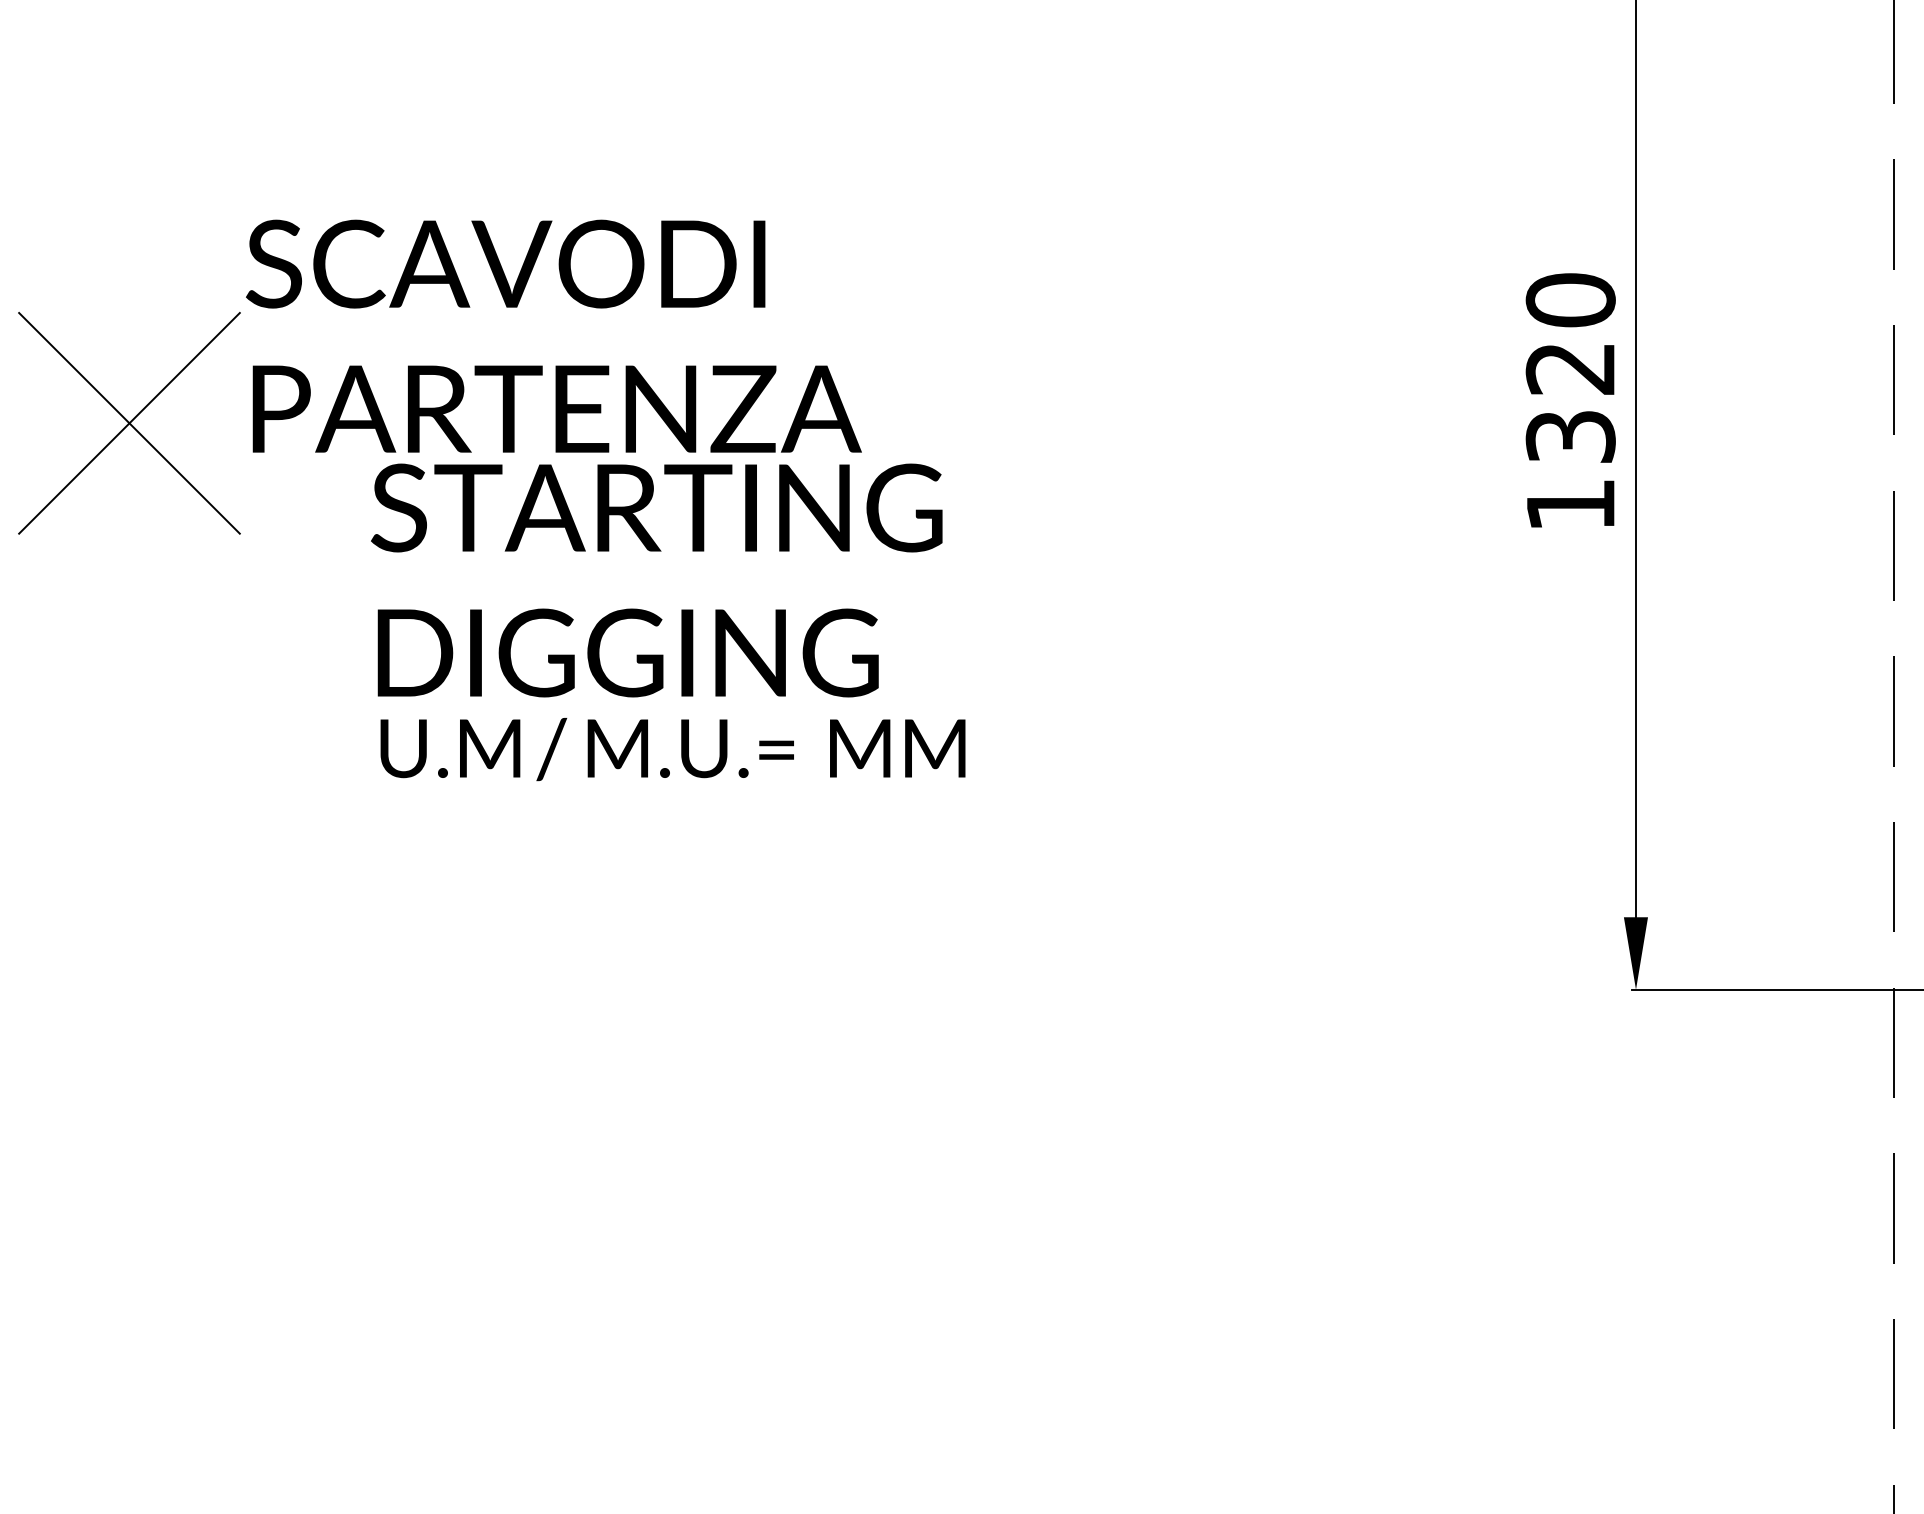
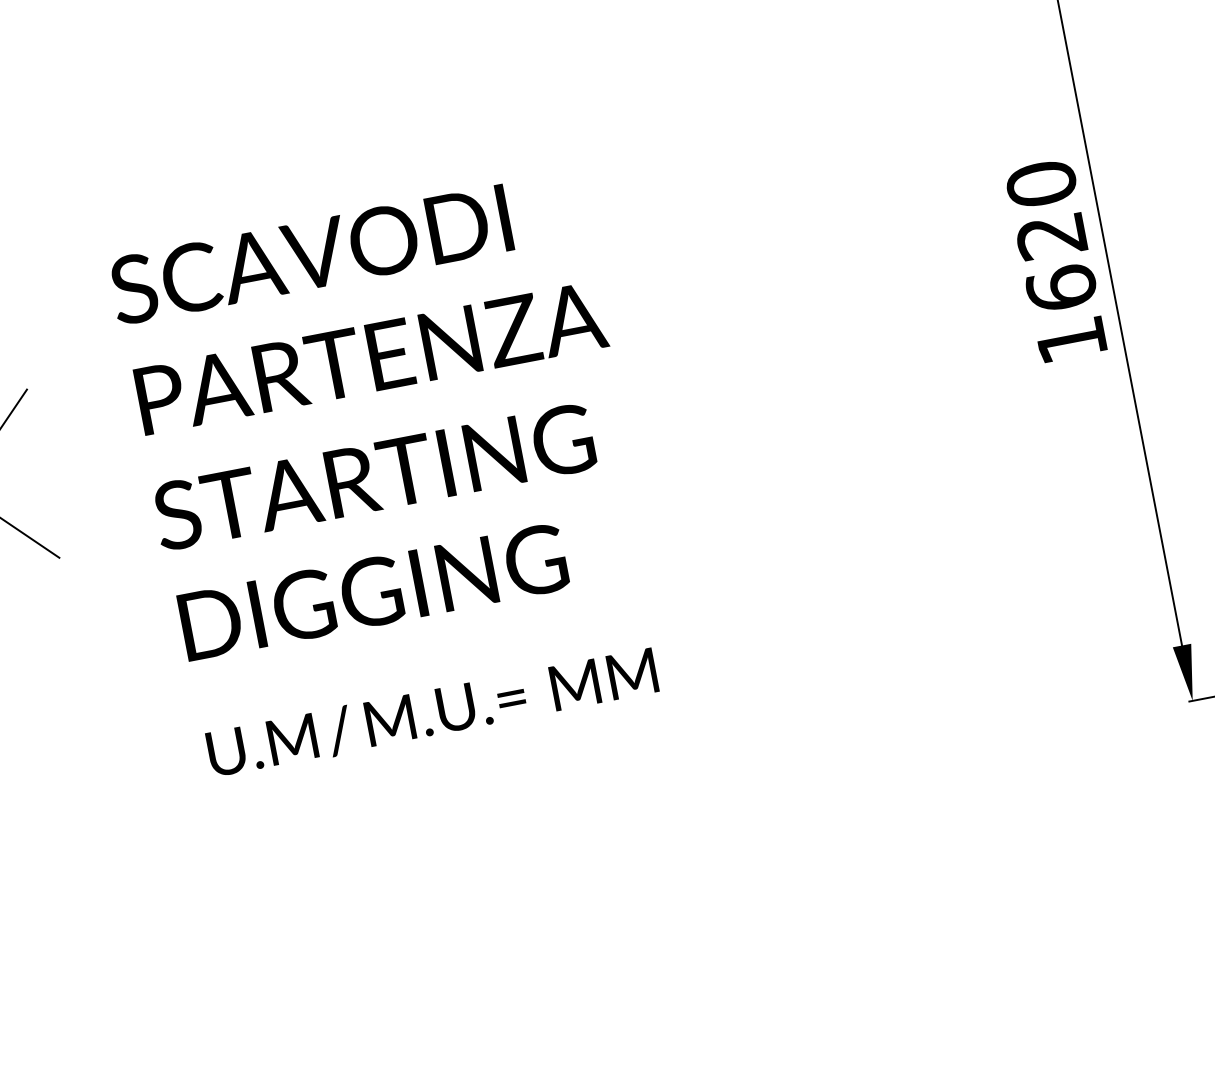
text: (553, 335) -> (357, 302), moved
text: (1570, 436) -> (1061, 288), 1320 -> 1620
text: (672, 749) -> (432, 713), moved

